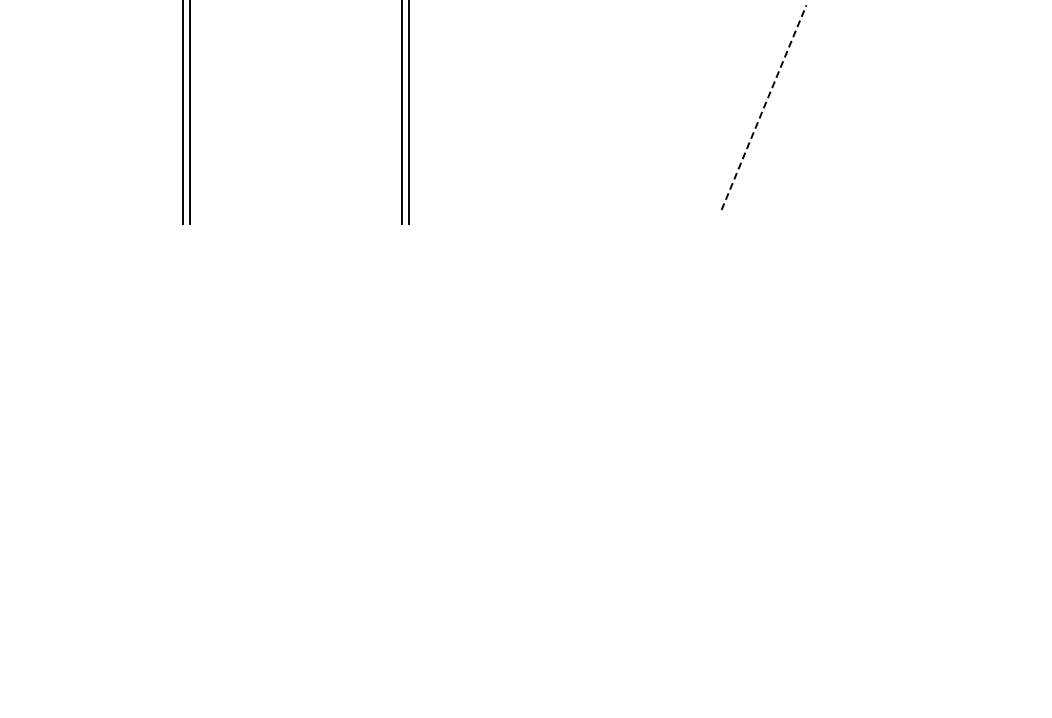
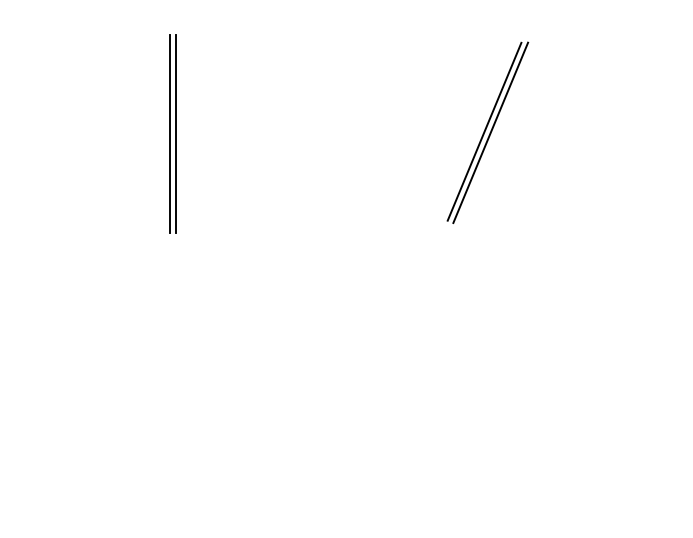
line: (764, 107) -> (484, 131), dashed -> solid
line: (771, 108) -> (491, 132), added

